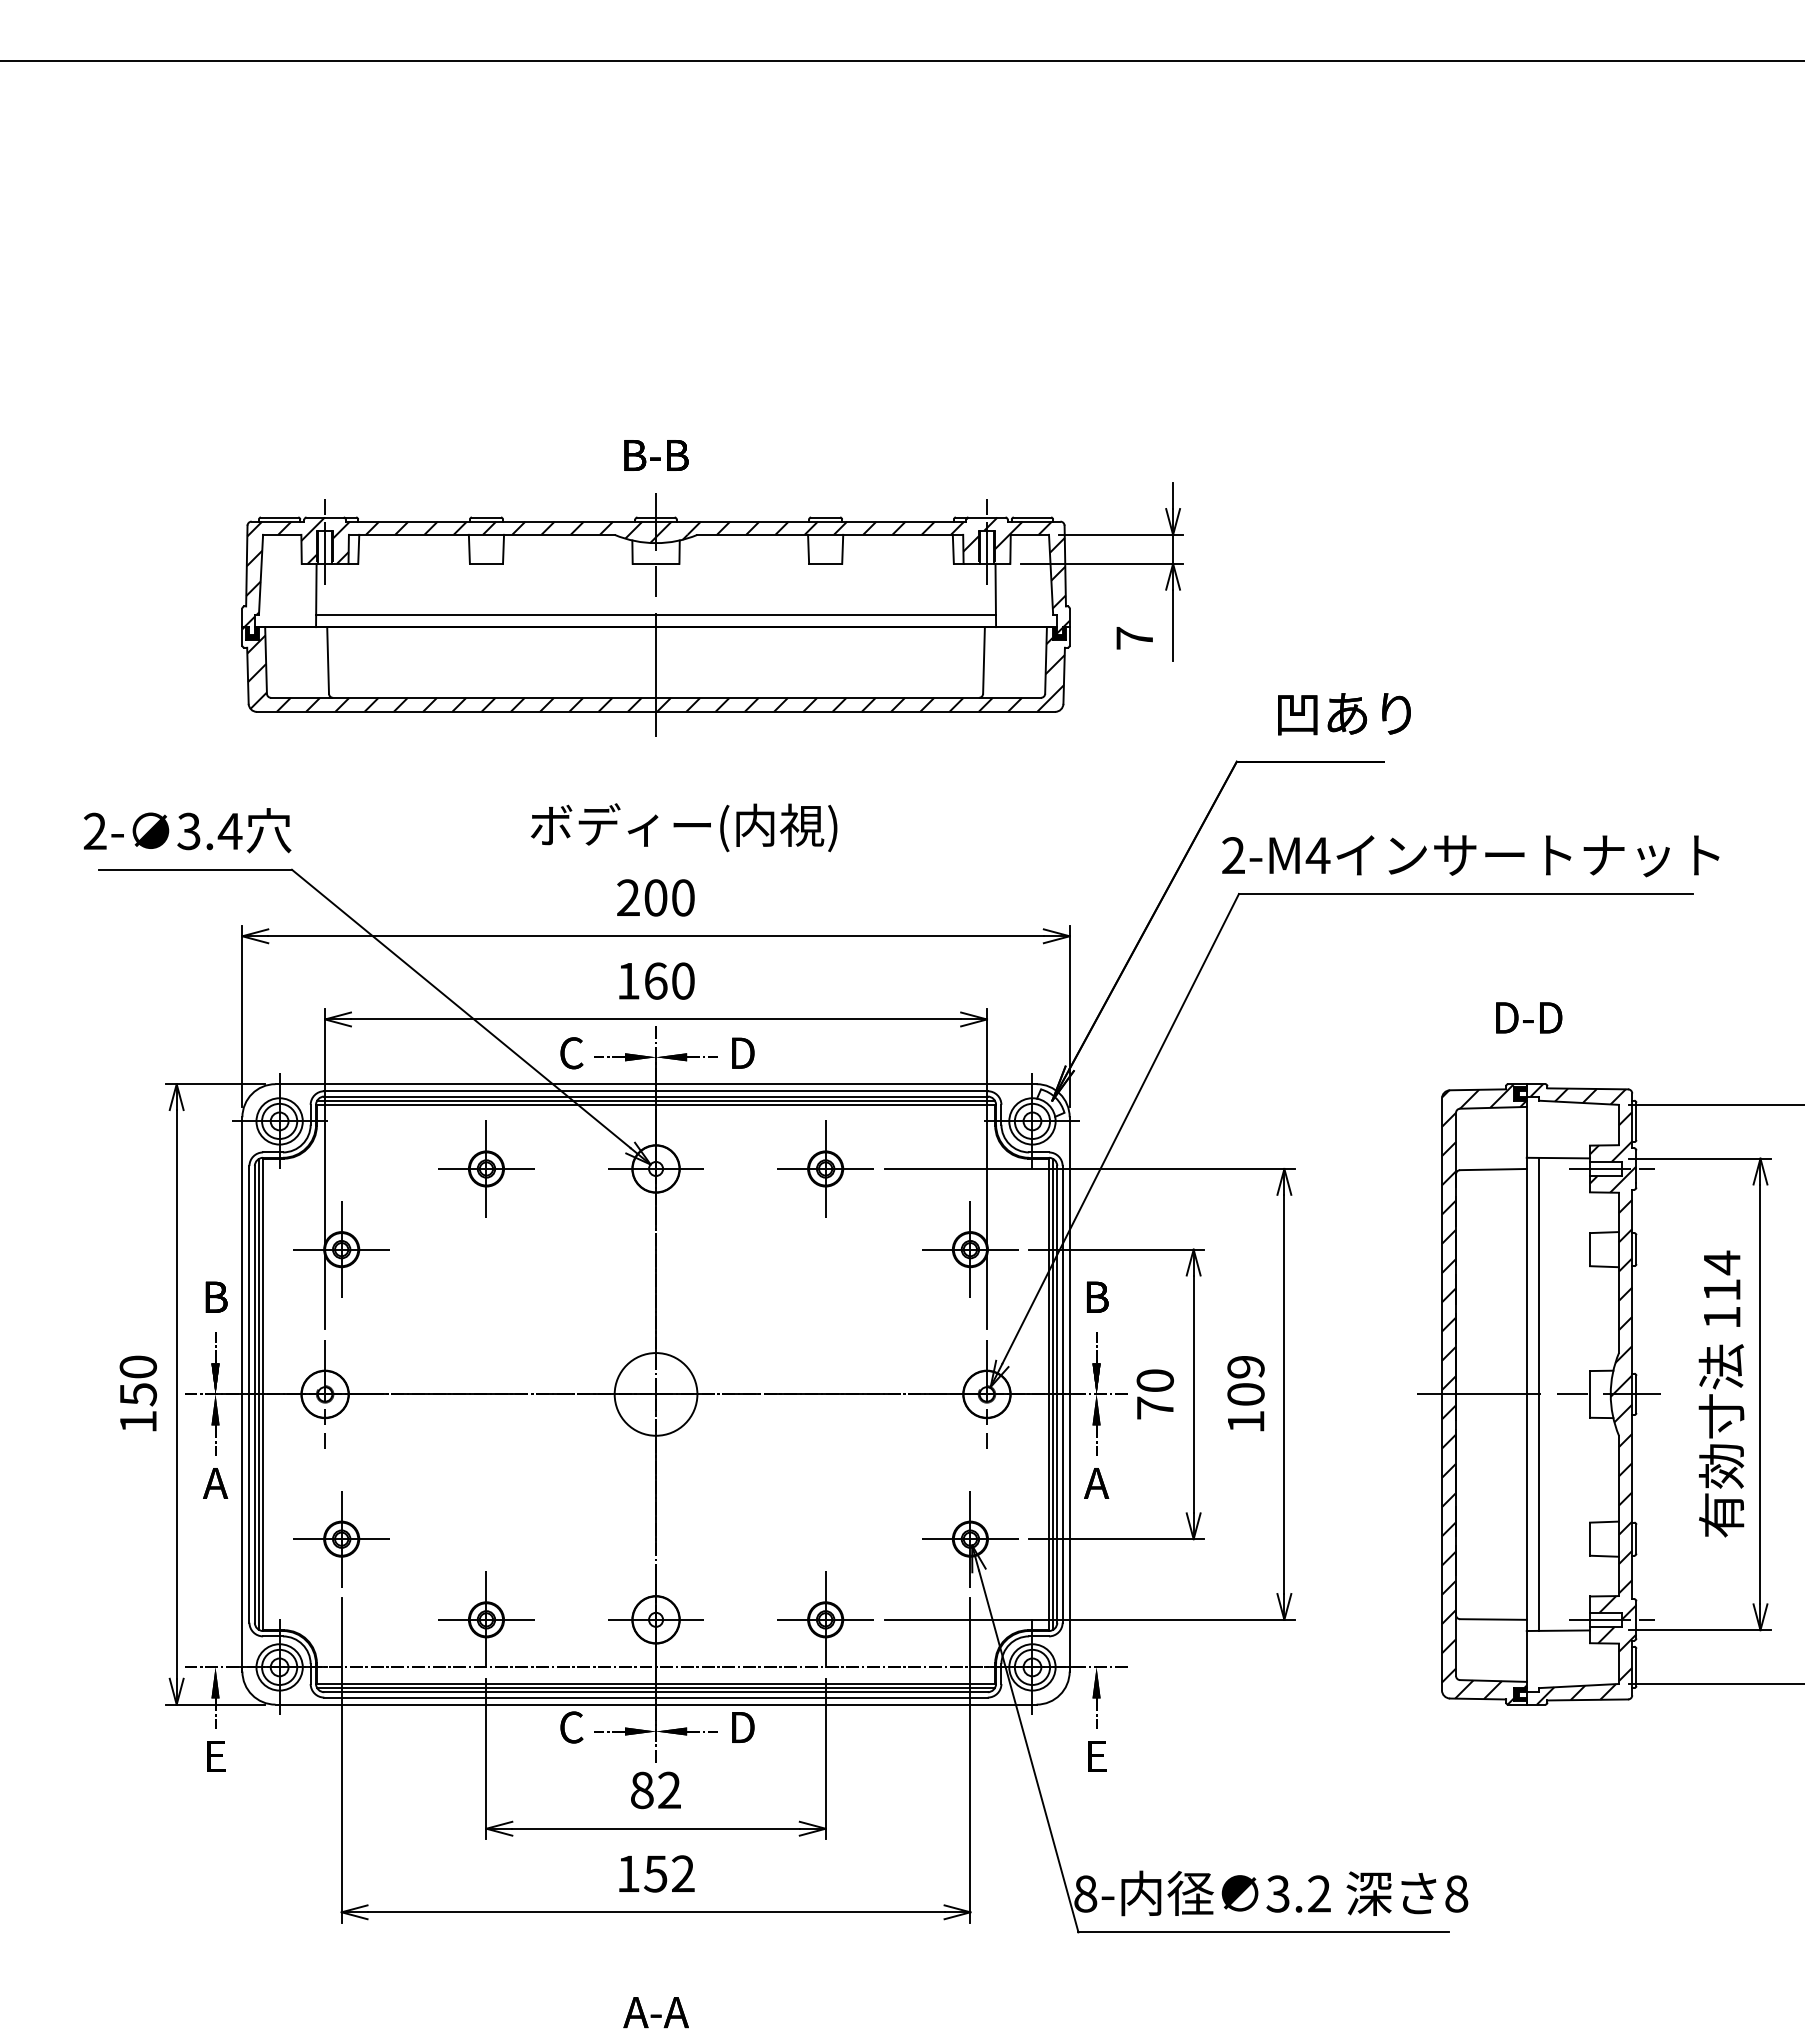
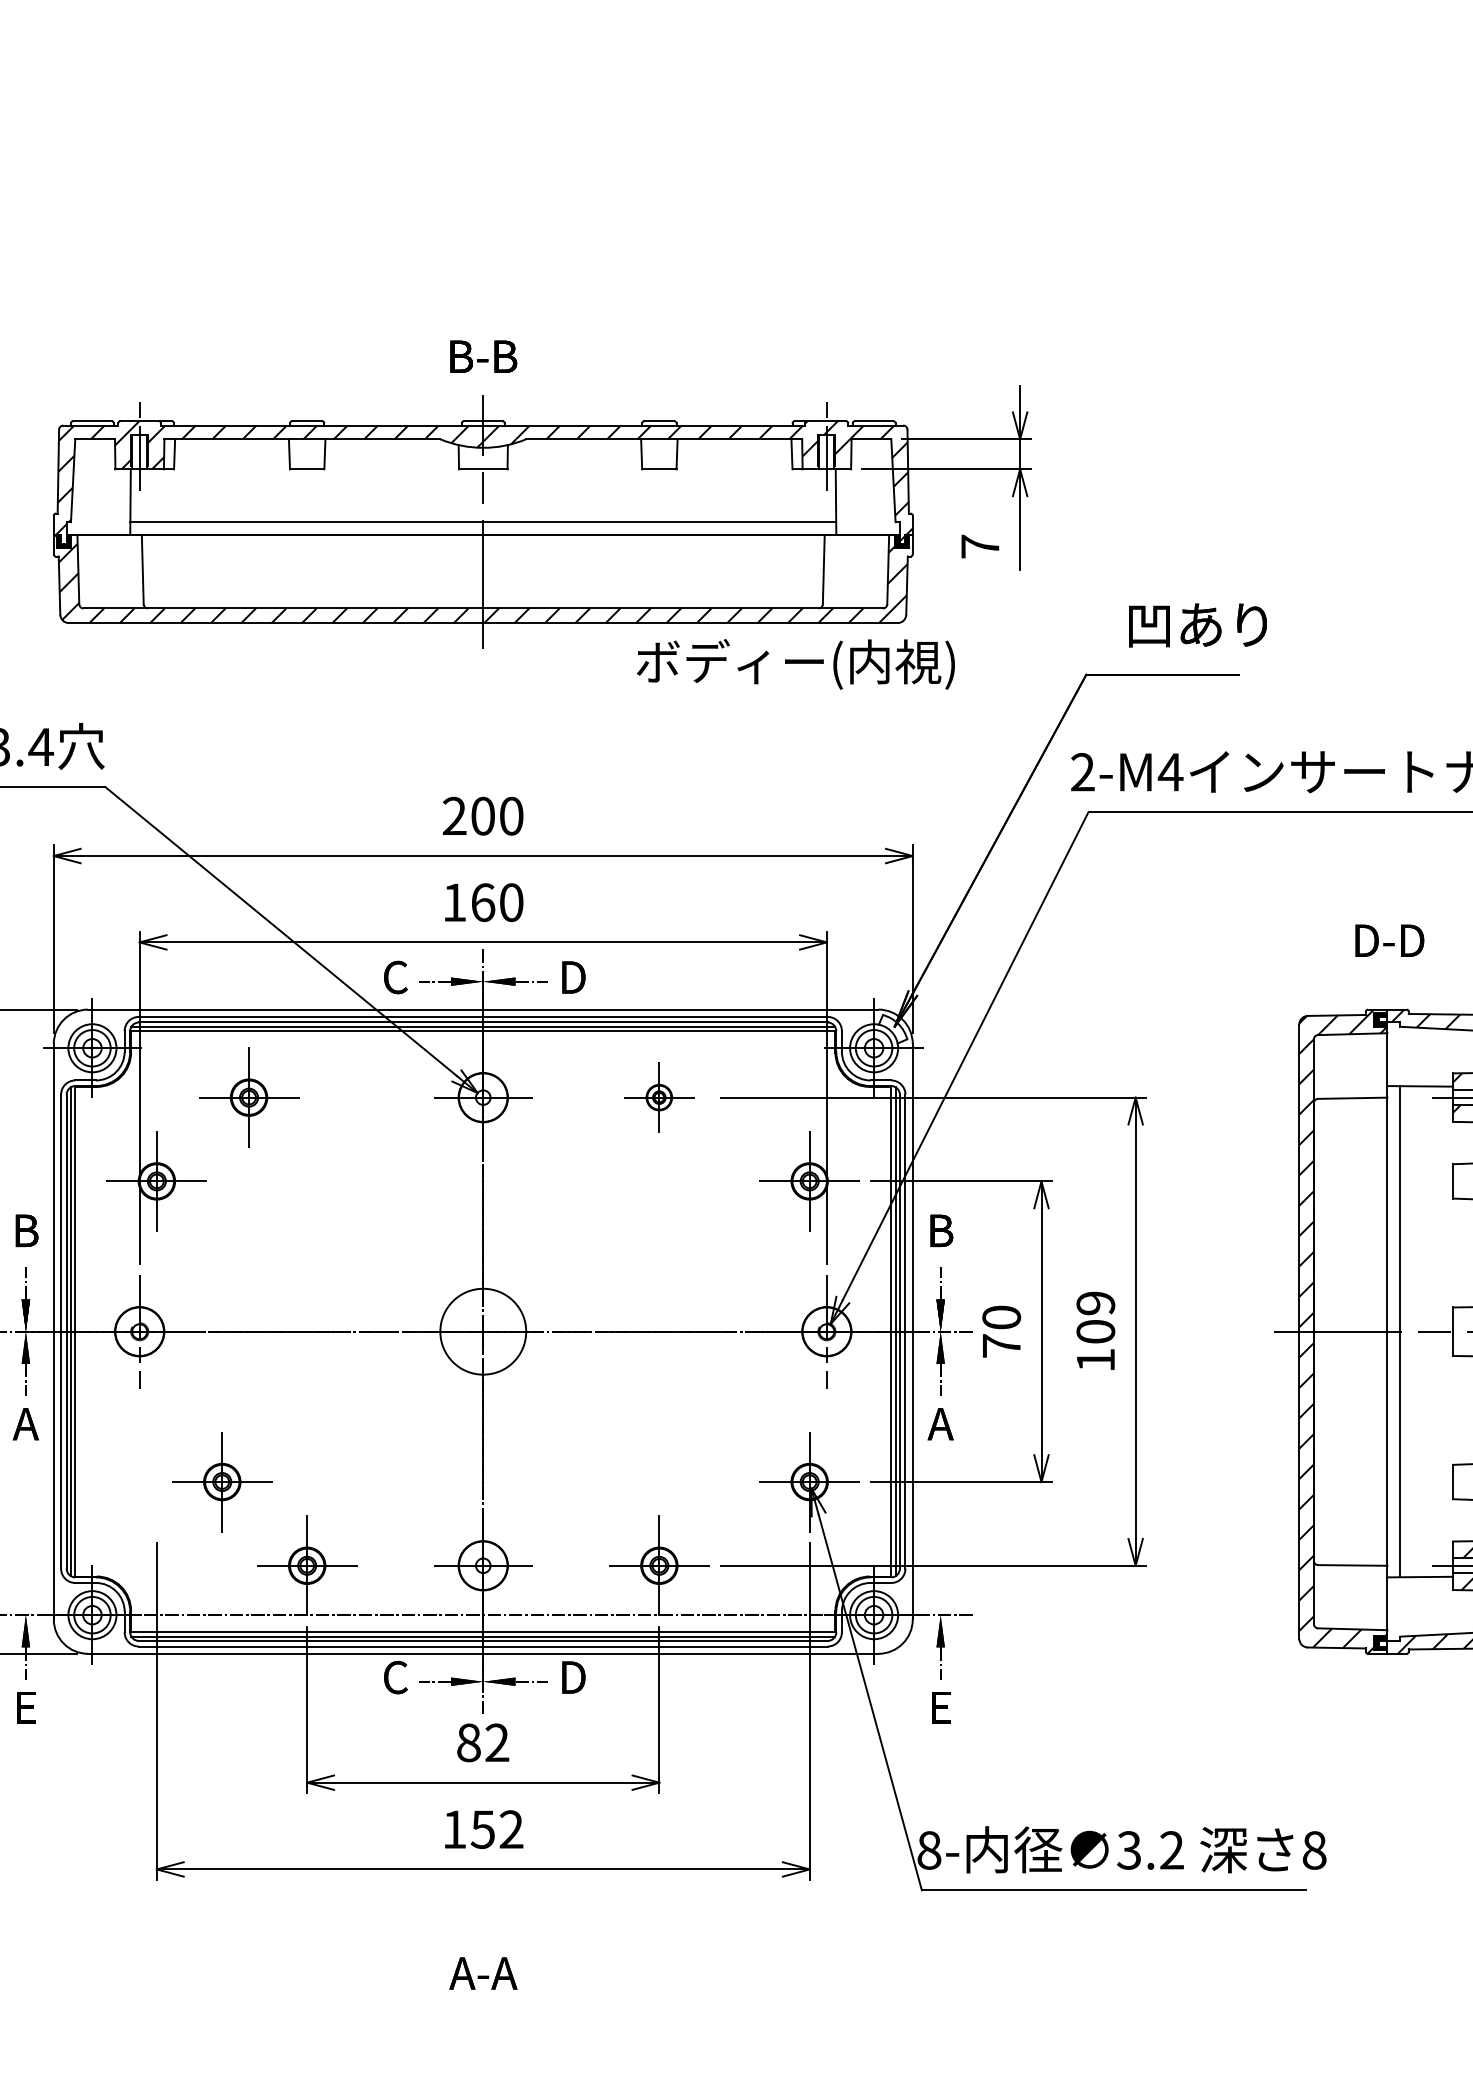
text: (684, 827) -> (796, 664), moved
part: (486, 1168) -> (249, 1097), moved
part: (825, 1168) -> (659, 1097), size x0.7
part: (341, 1539) -> (222, 1482), moved

